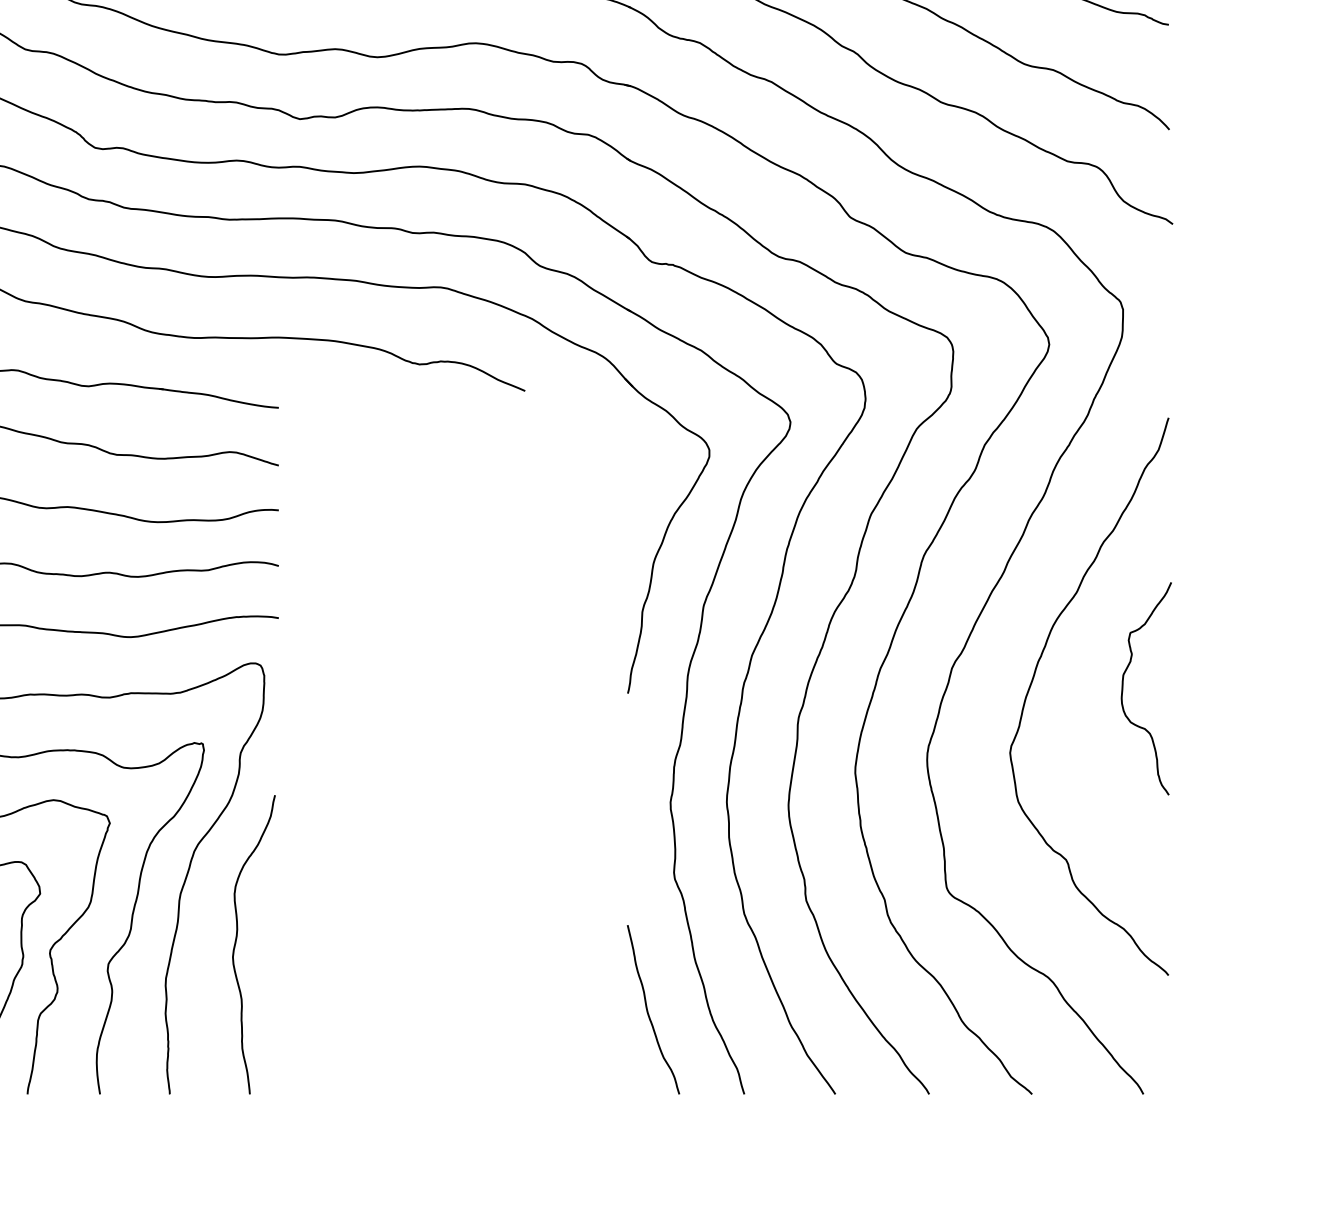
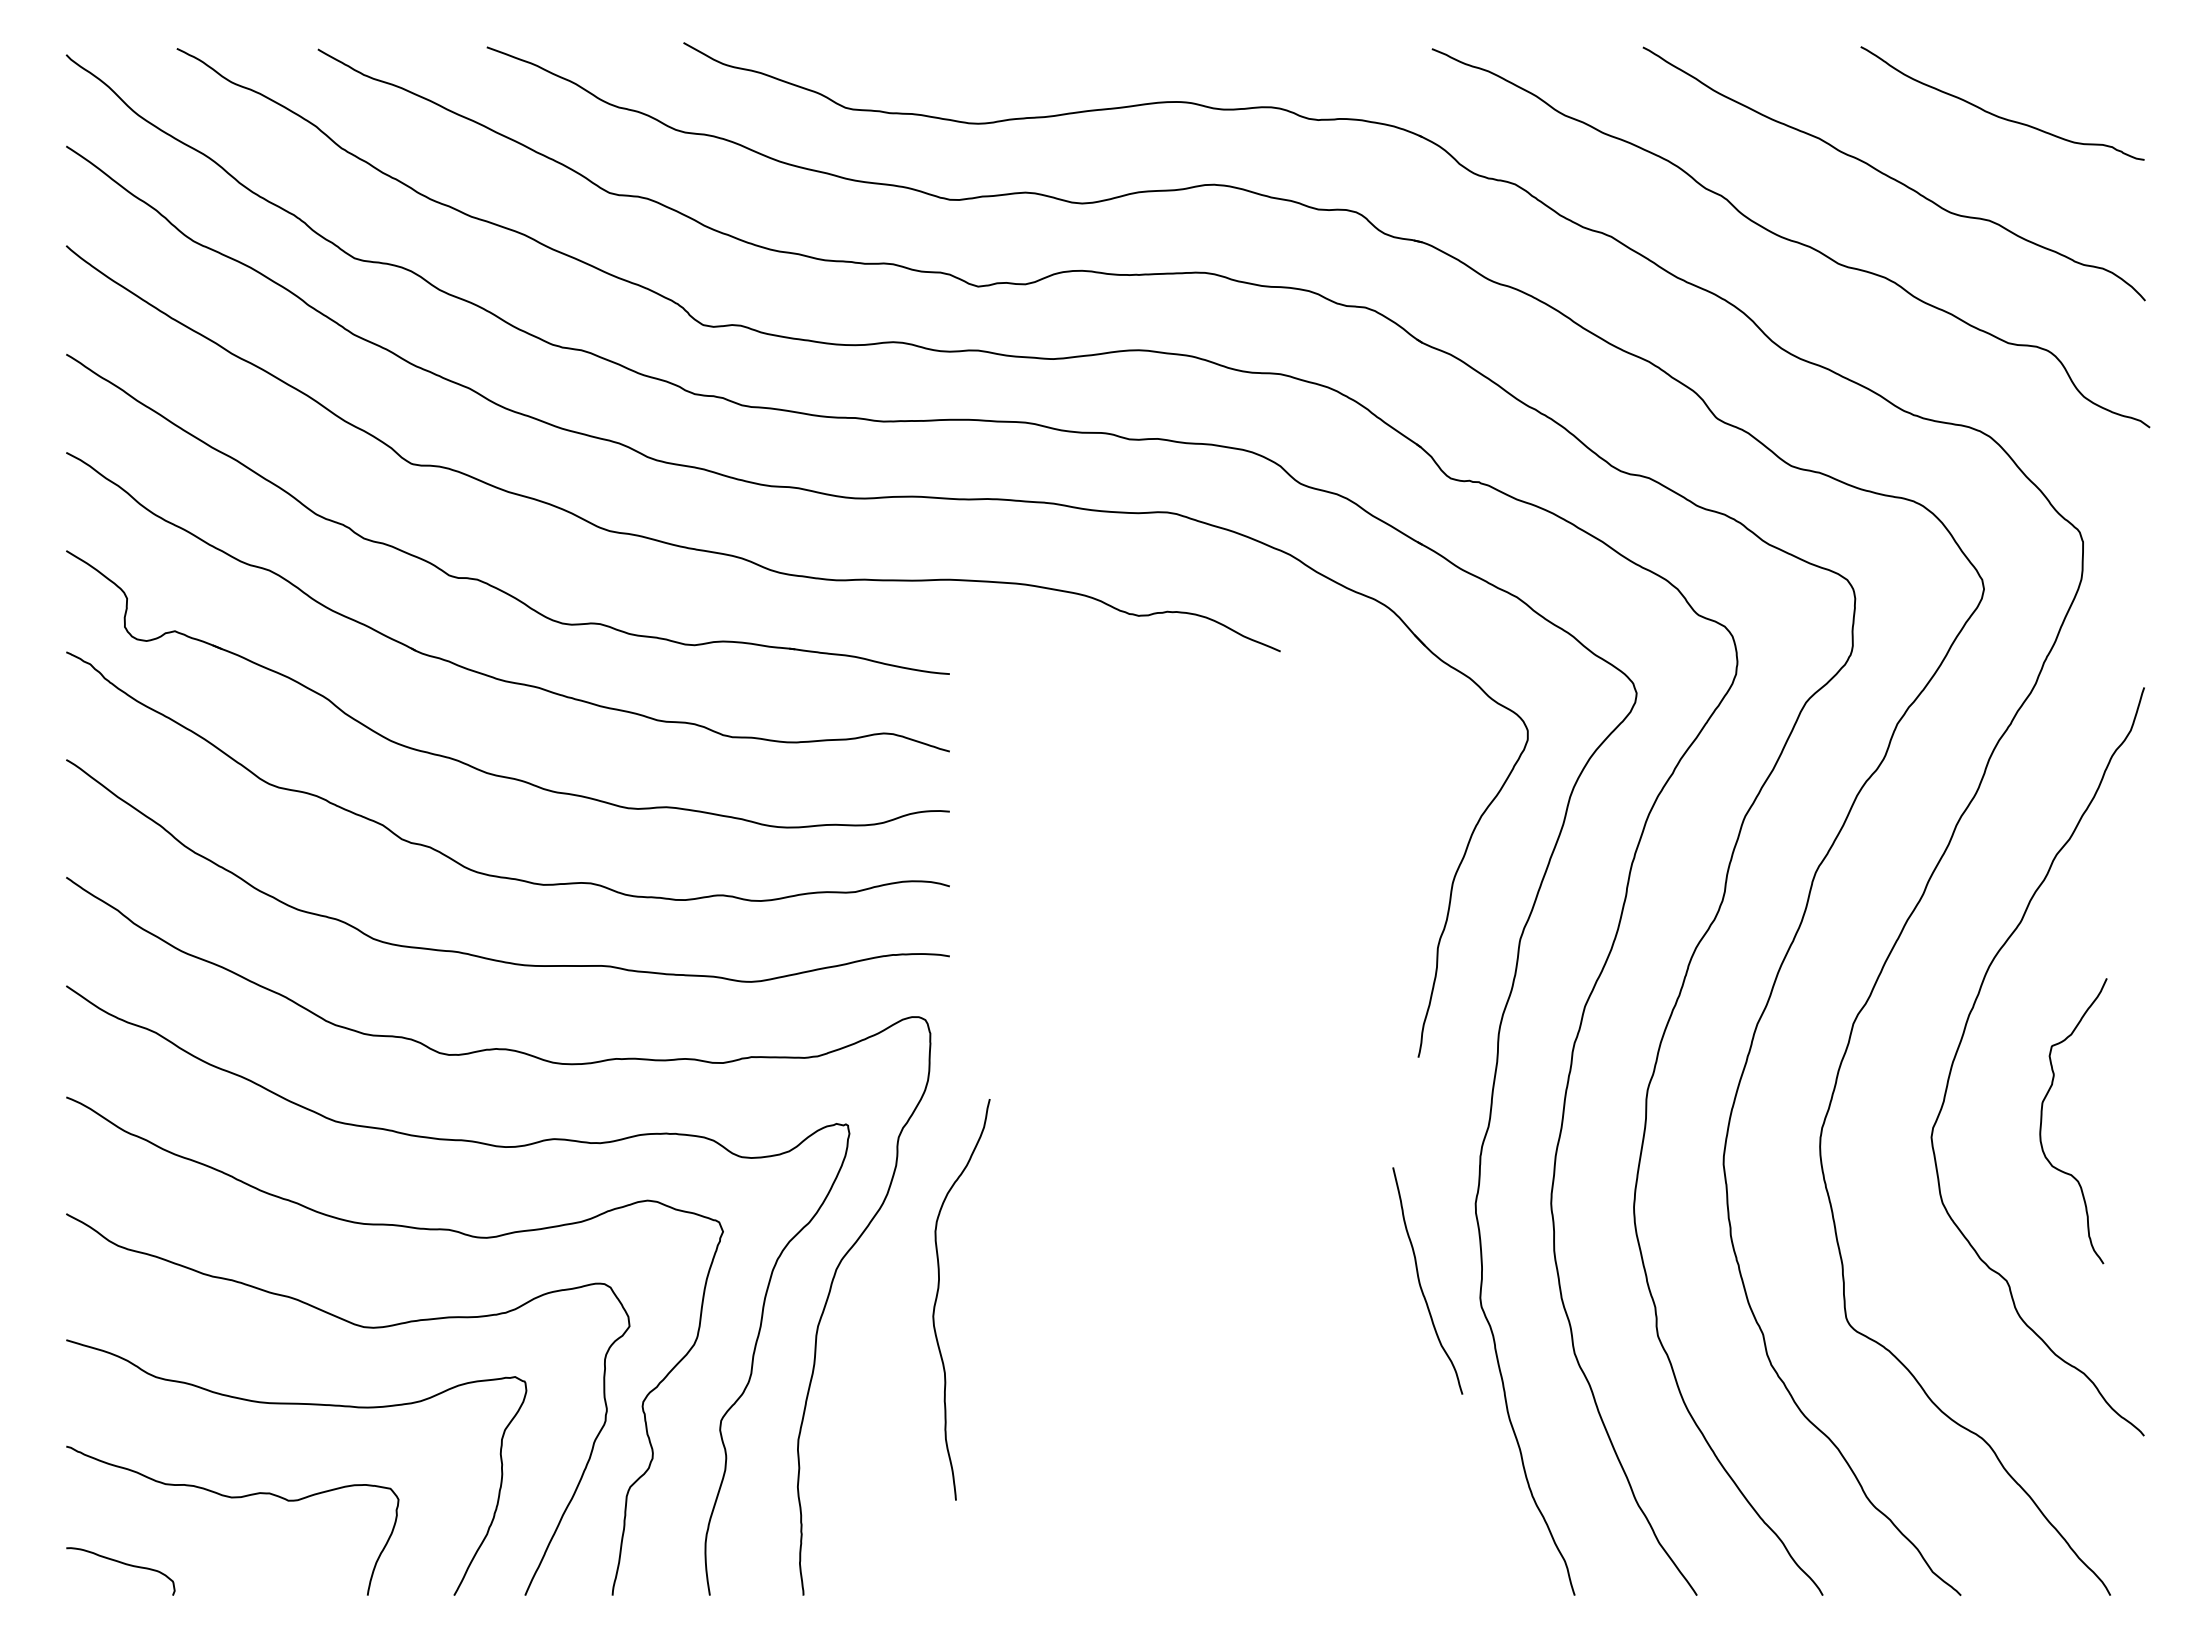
curve: (1123, 689) -> (2042, 1121), moved
curve: (236, 940) -> (938, 1294), moved
curve: (648, 1010) -> (1420, 1281), moved

